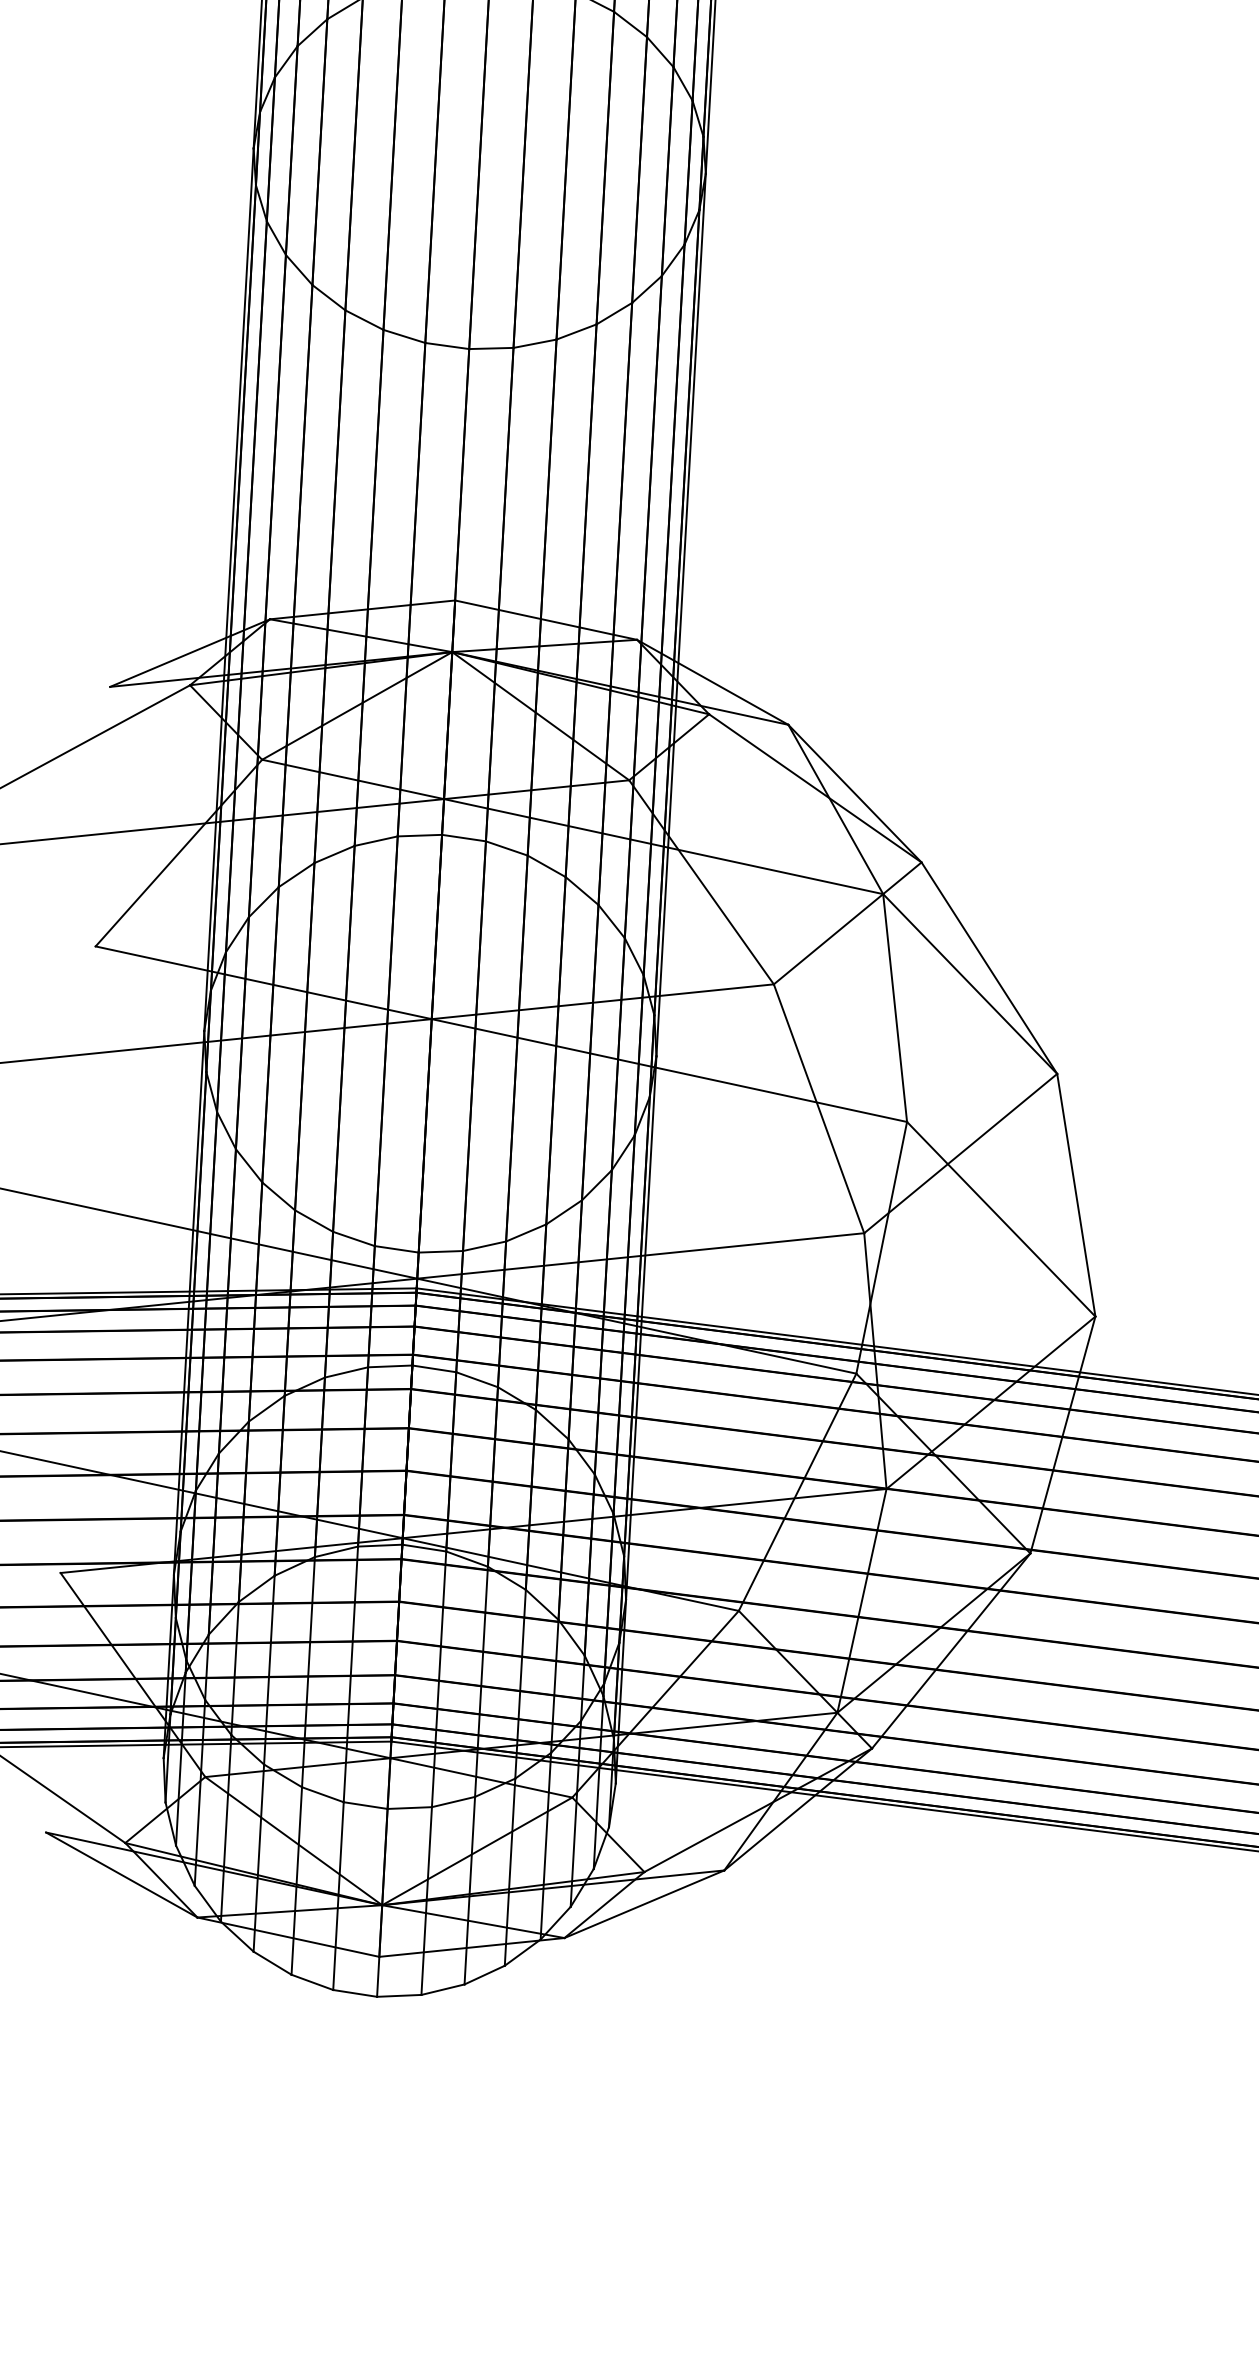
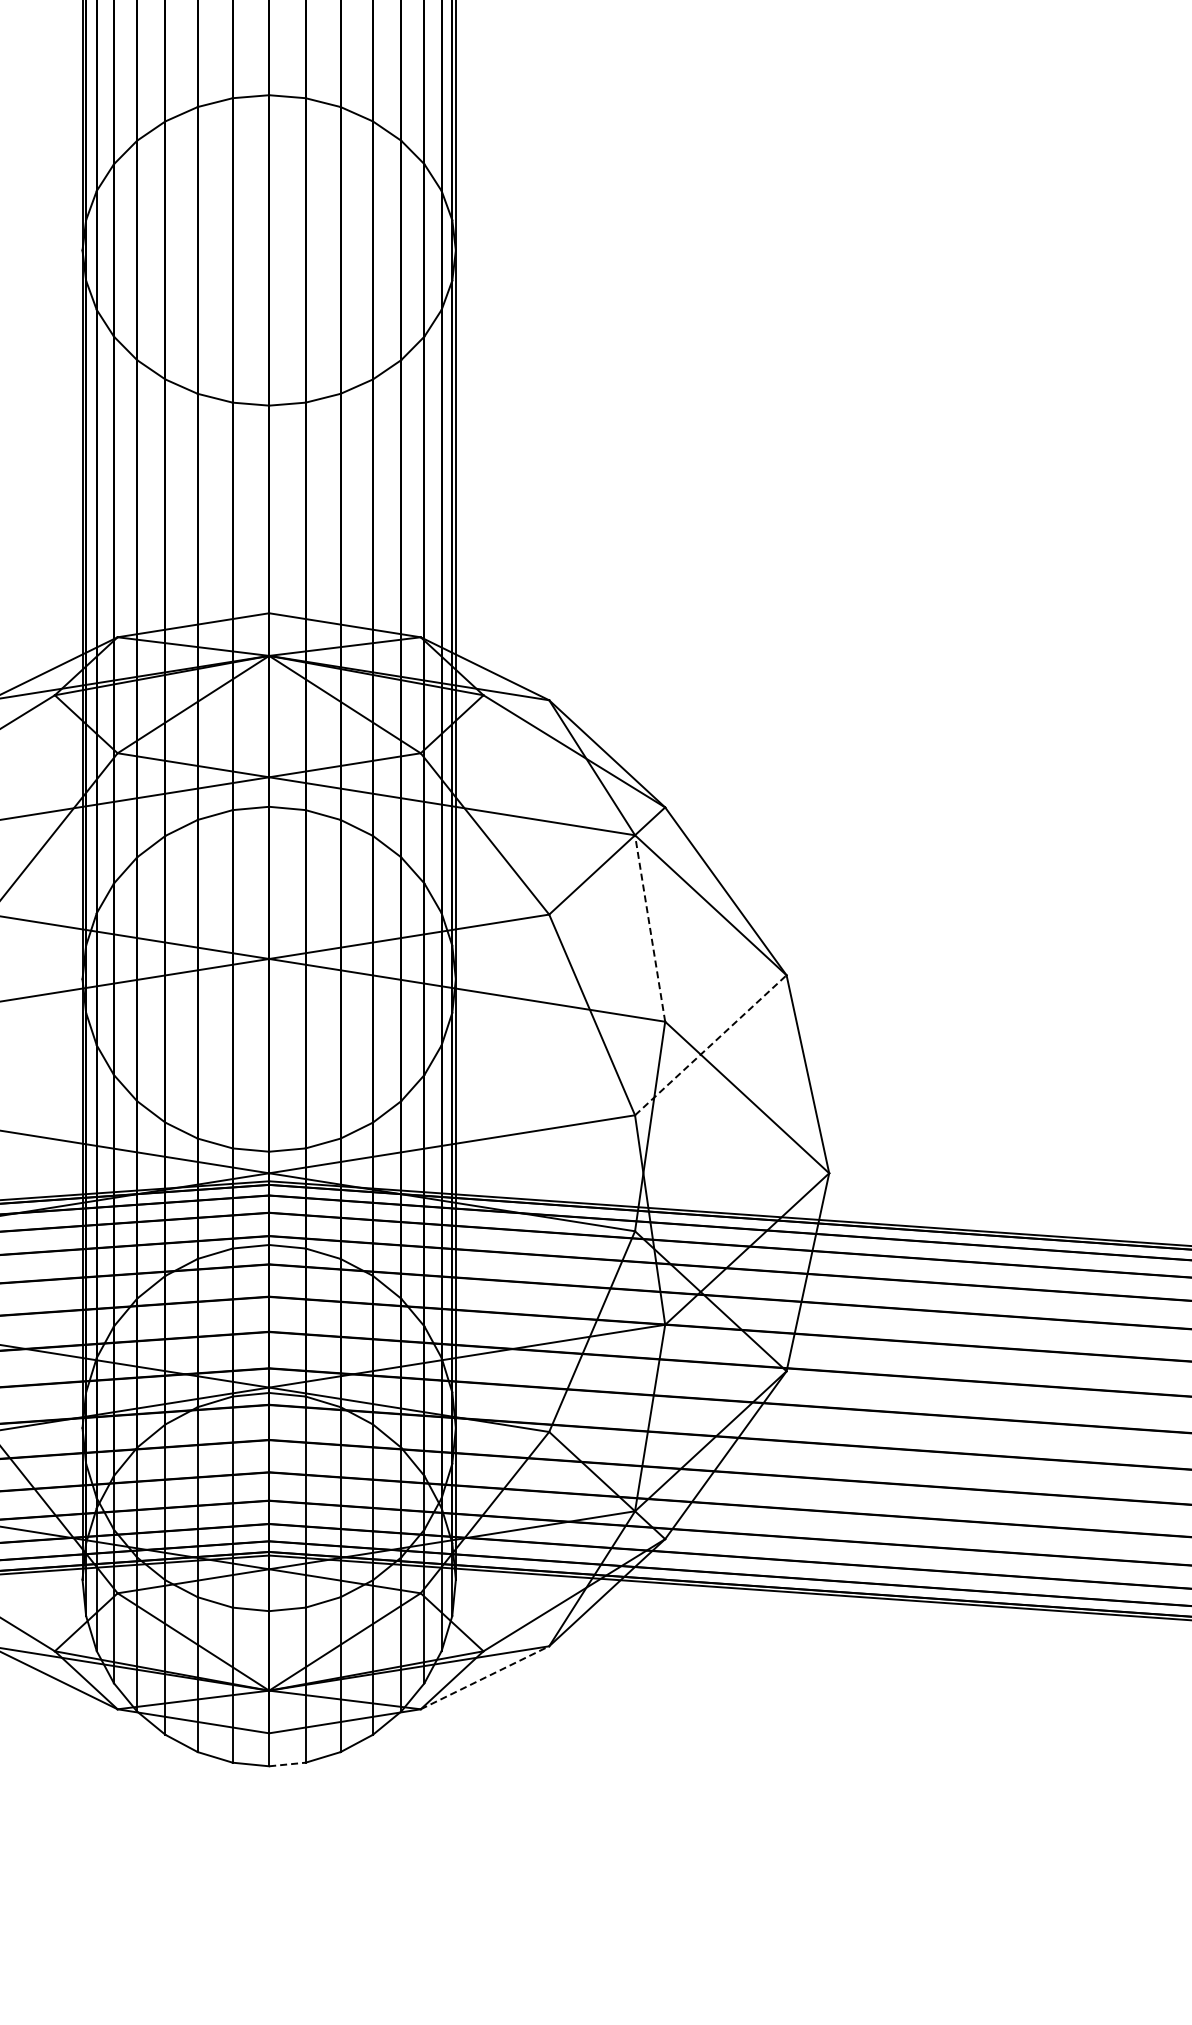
line: (895, 1008) -> (650, 928), solid -> dashed
line: (961, 1152) -> (711, 1044), solid -> dashed
line: (643, 1903) -> (484, 1677), solid -> dashed
line: (399, 1995) -> (287, 1764), solid -> dashed

